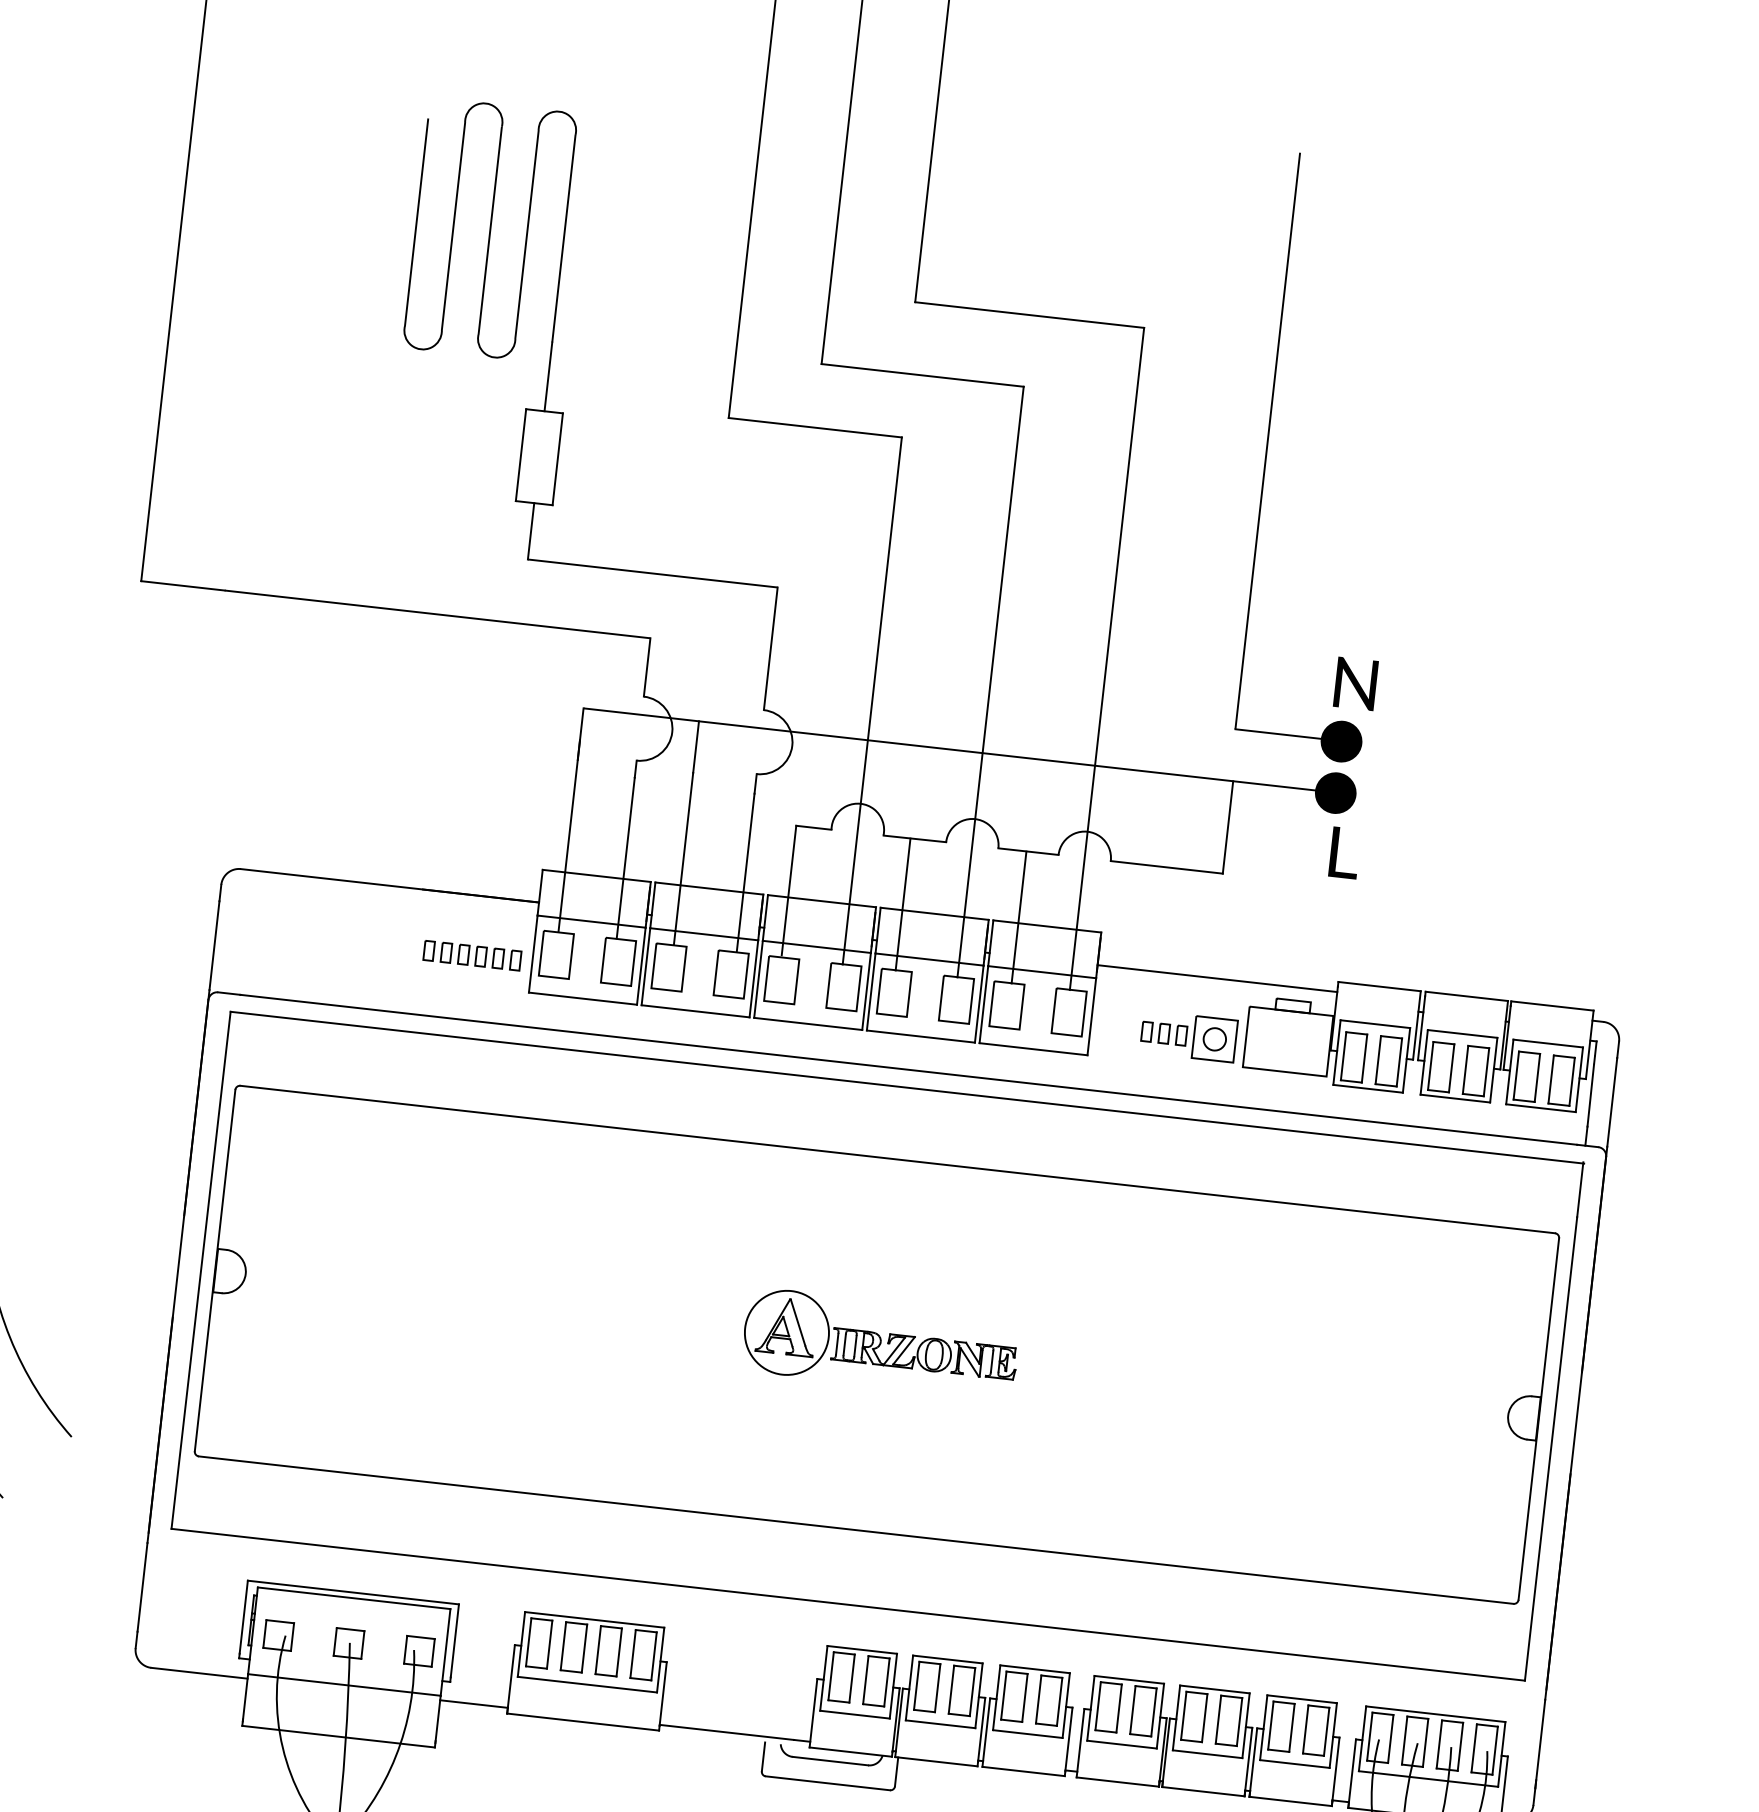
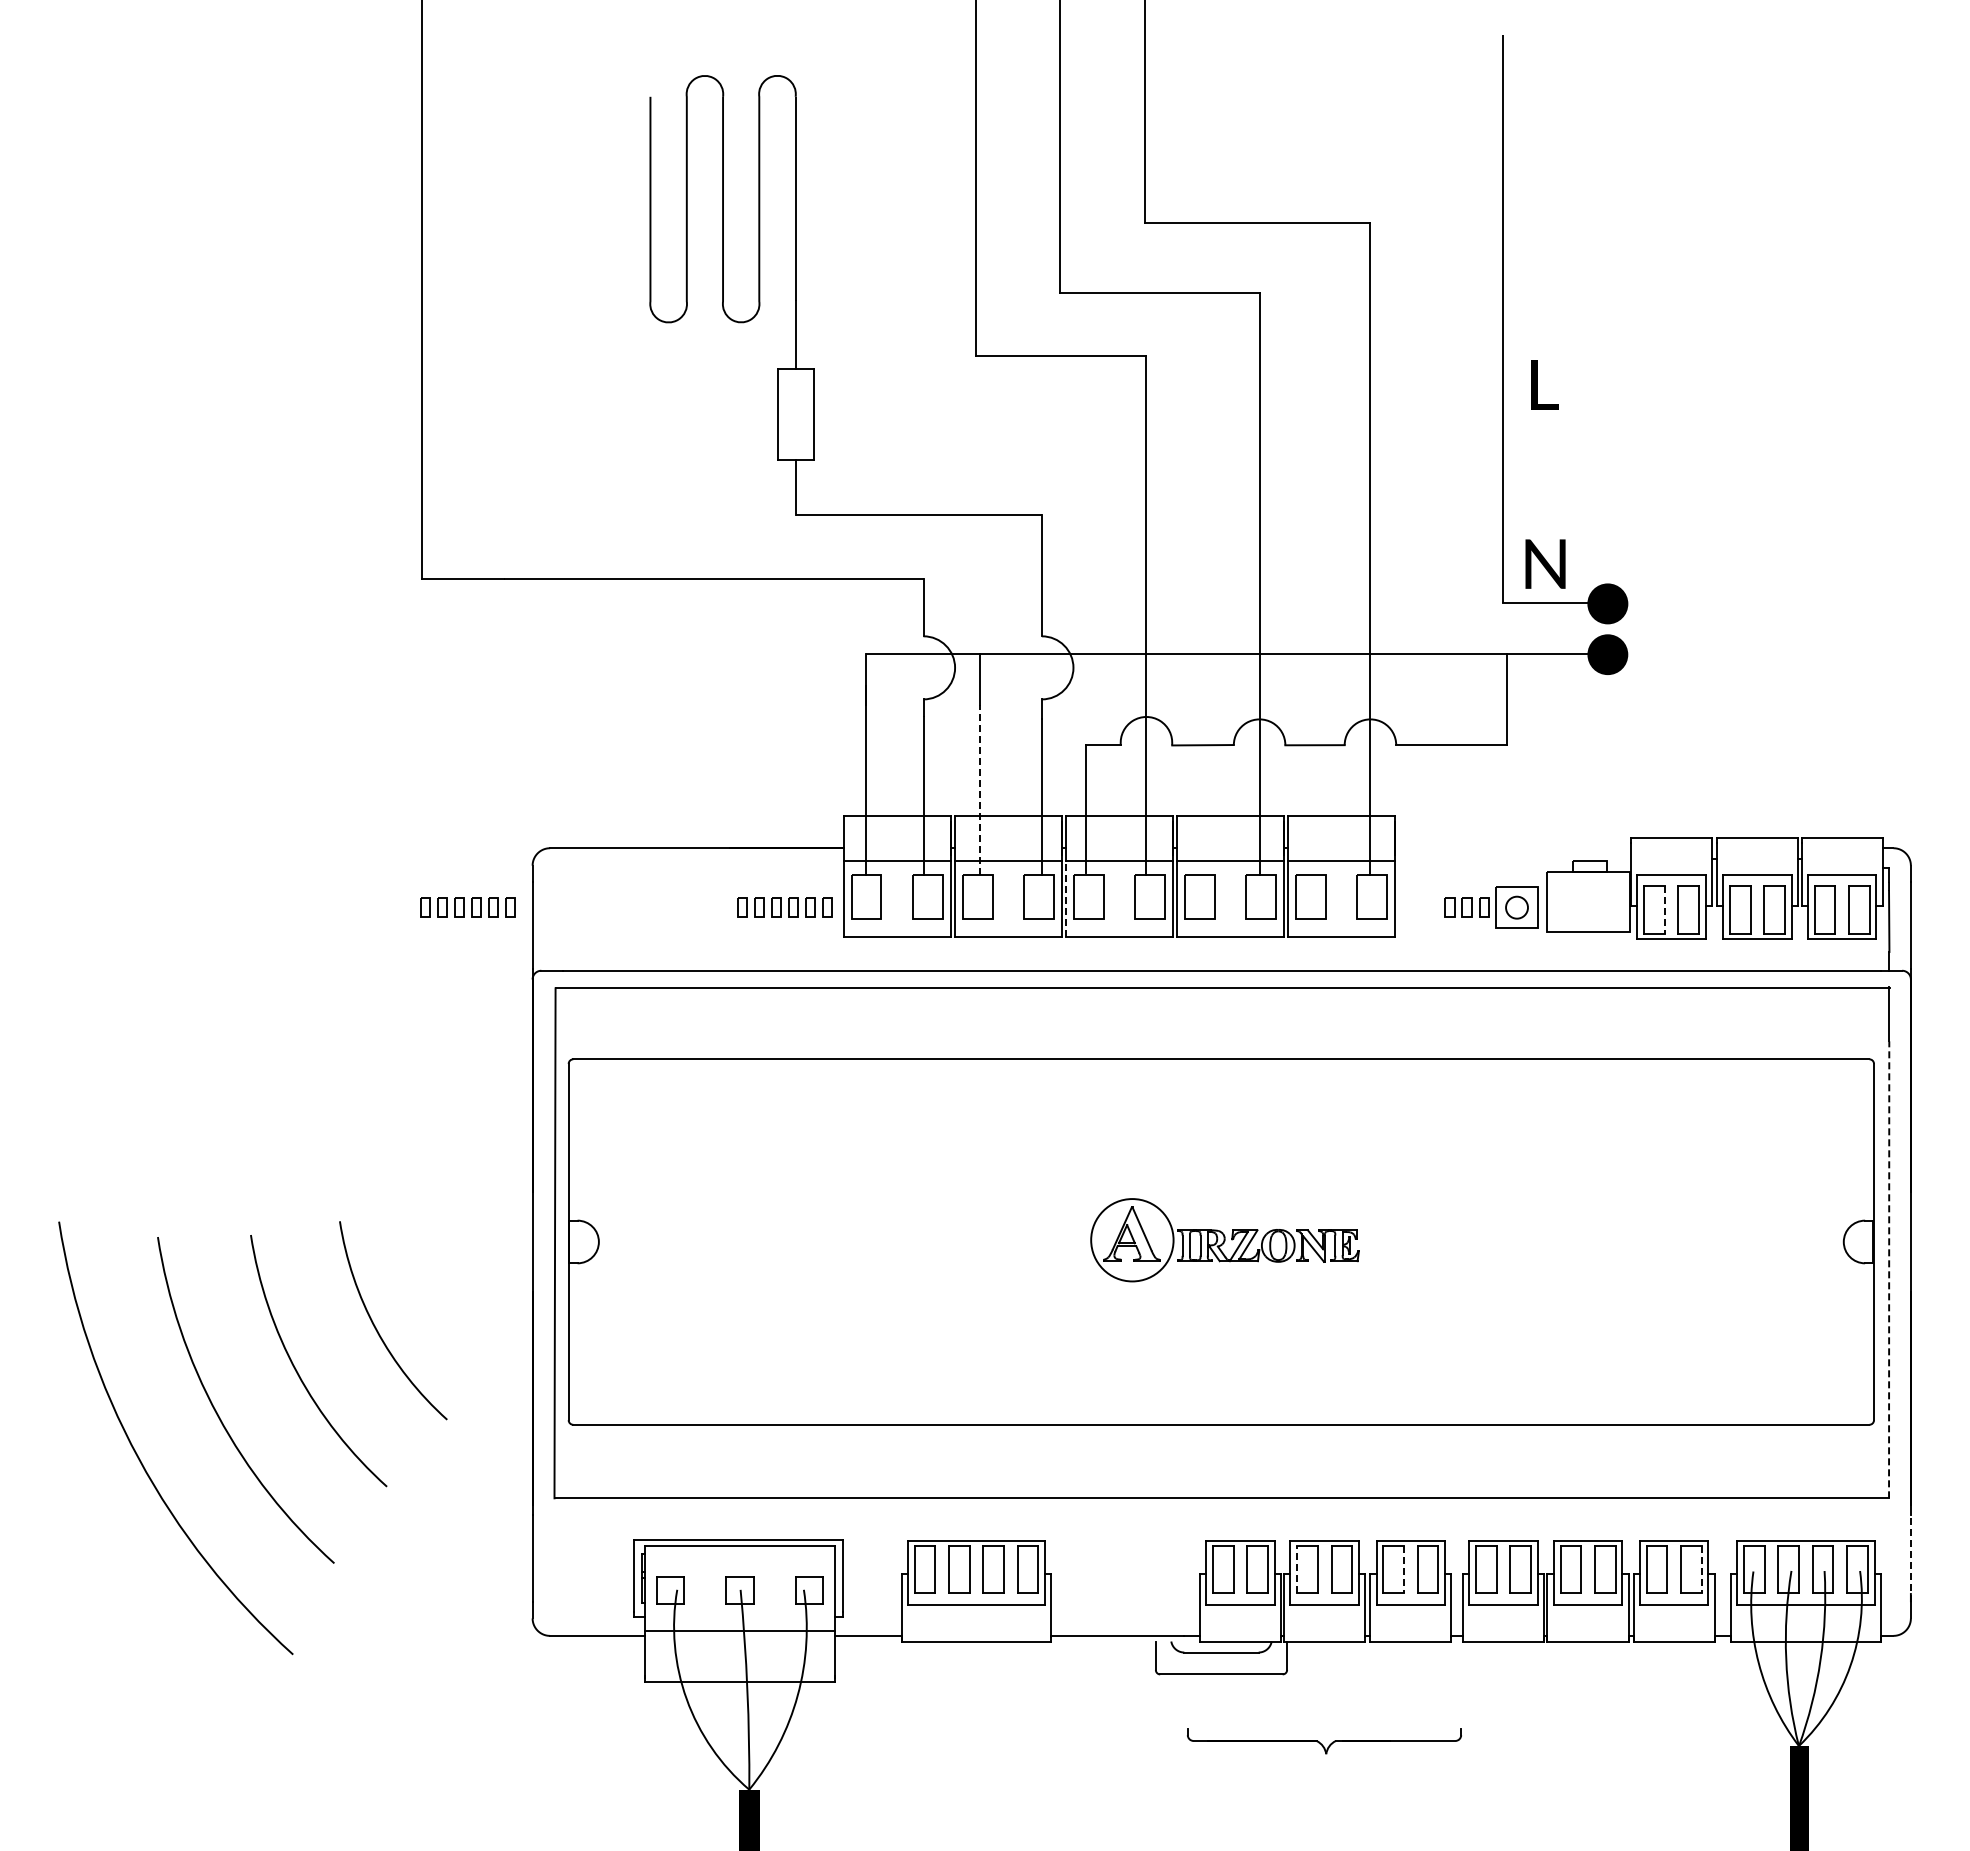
text: (1355, 683) -> (1545, 563), moved
text: (1344, 852) -> (1544, 384), moved
line: (683, 858) -> (979, 789), solid -> dashed
line: (902, 904) -> (1198, 810), removed
line: (1019, 917) -> (1313, 810), removed
part: (150, 919) -> (467, 907), added
line: (1217, 978) -> (1512, 848), removed
line: (758, 979) -> (1066, 899), solid -> dashed
line: (1364, 1059) -> (1664, 910), solid -> dashed
line: (1551, 1448) -> (1889, 1269), solid -> dashed
line: (916, 1685) -> (1297, 1569), solid -> dashed
line: (1025, 1697) -> (1404, 1569), solid -> dashed
line: (1326, 1731) -> (1701, 1569), solid -> dashed
line: (1539, 1744) -> (1910, 1558), solid -> dashed

